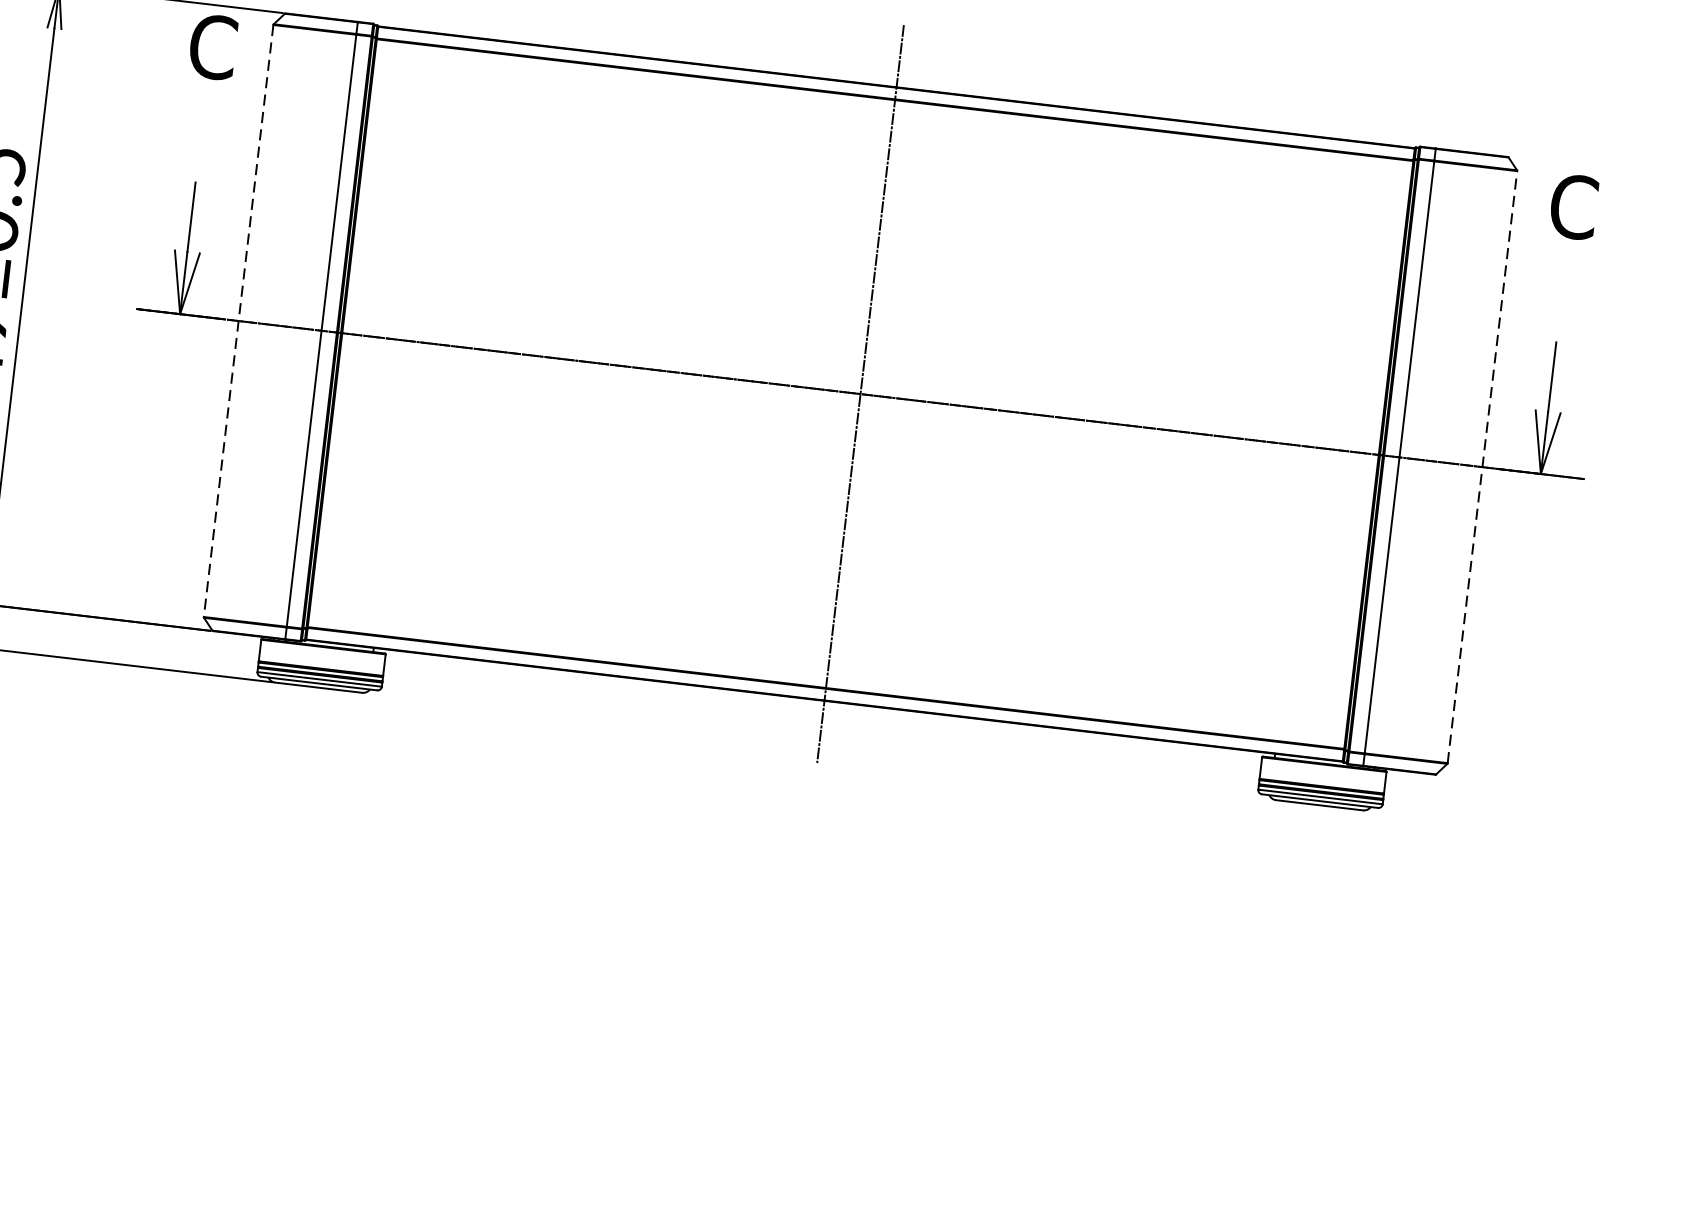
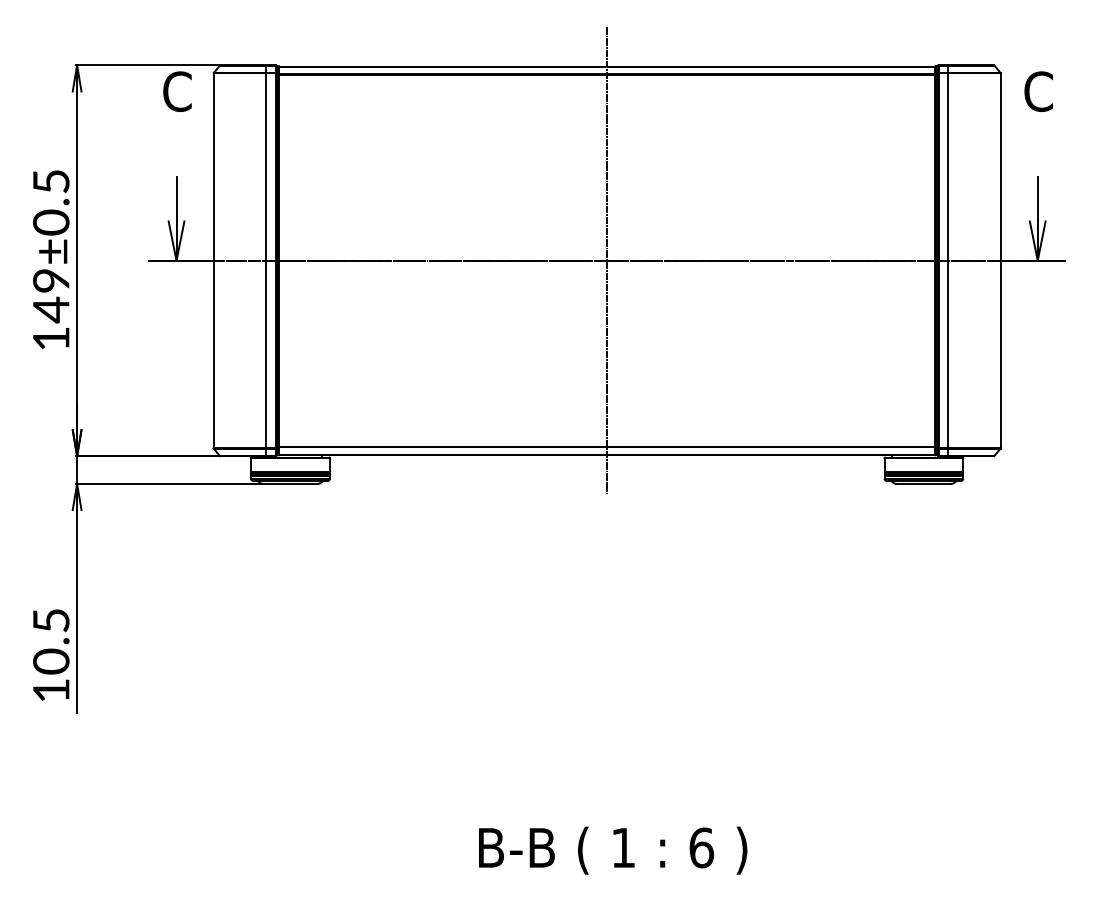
line: (238, 322) -> (213, 261), dashed -> solid
line: (1482, 466) -> (1000, 260), dashed -> solid

